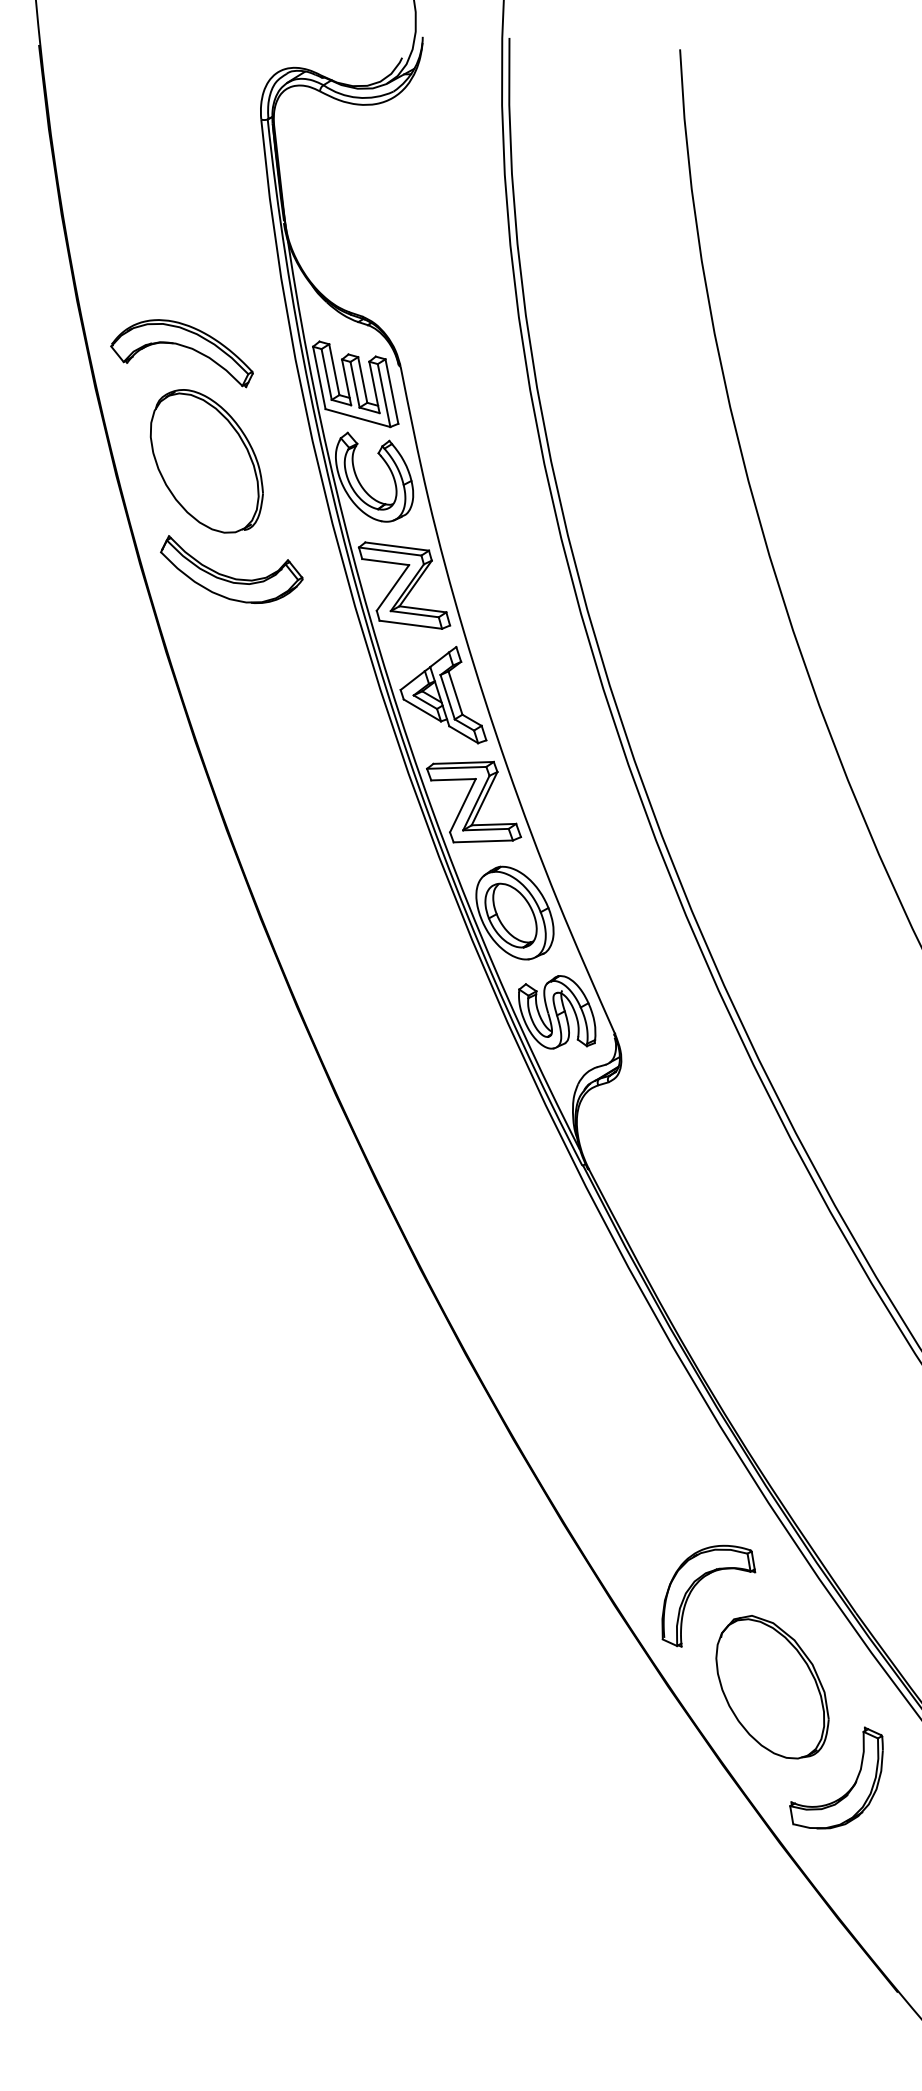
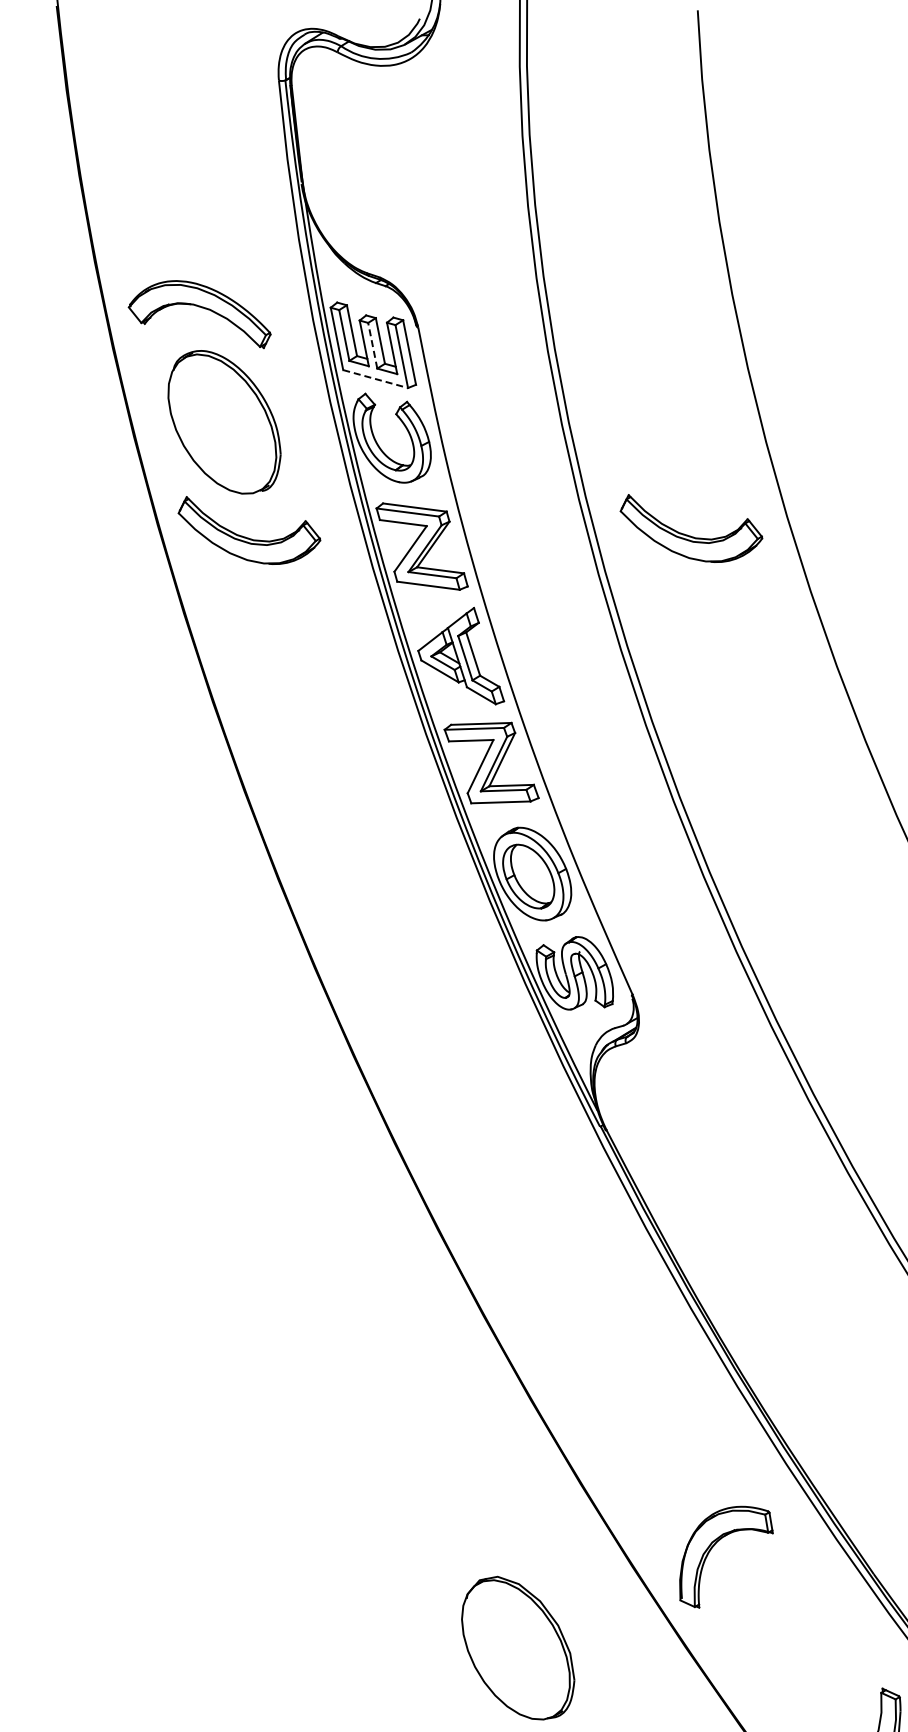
line: (354, 384) -> (372, 345), solid -> dashed
line: (357, 418) -> (375, 379), solid -> dashed
part: (672, 574) -> (690, 535), added
part: (772, 1687) -> (518, 1648), moved

